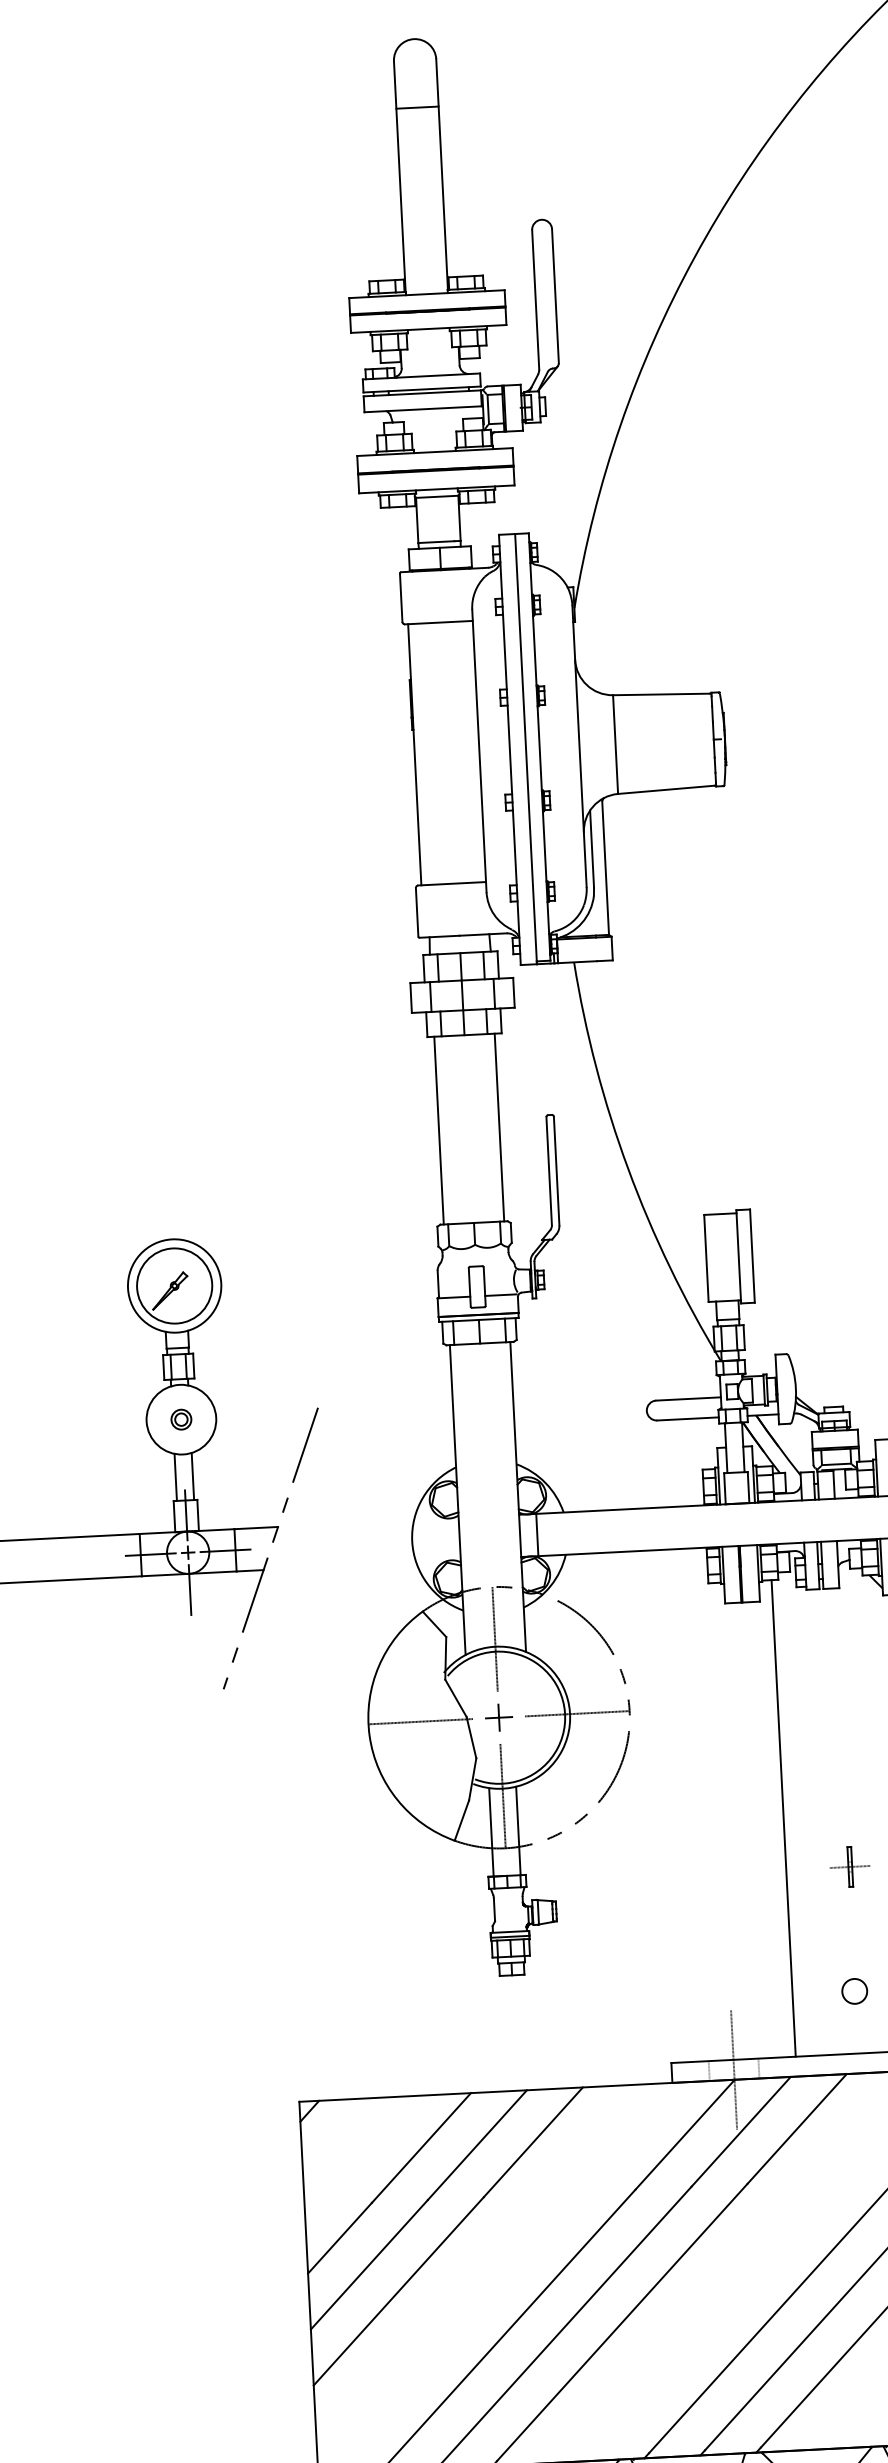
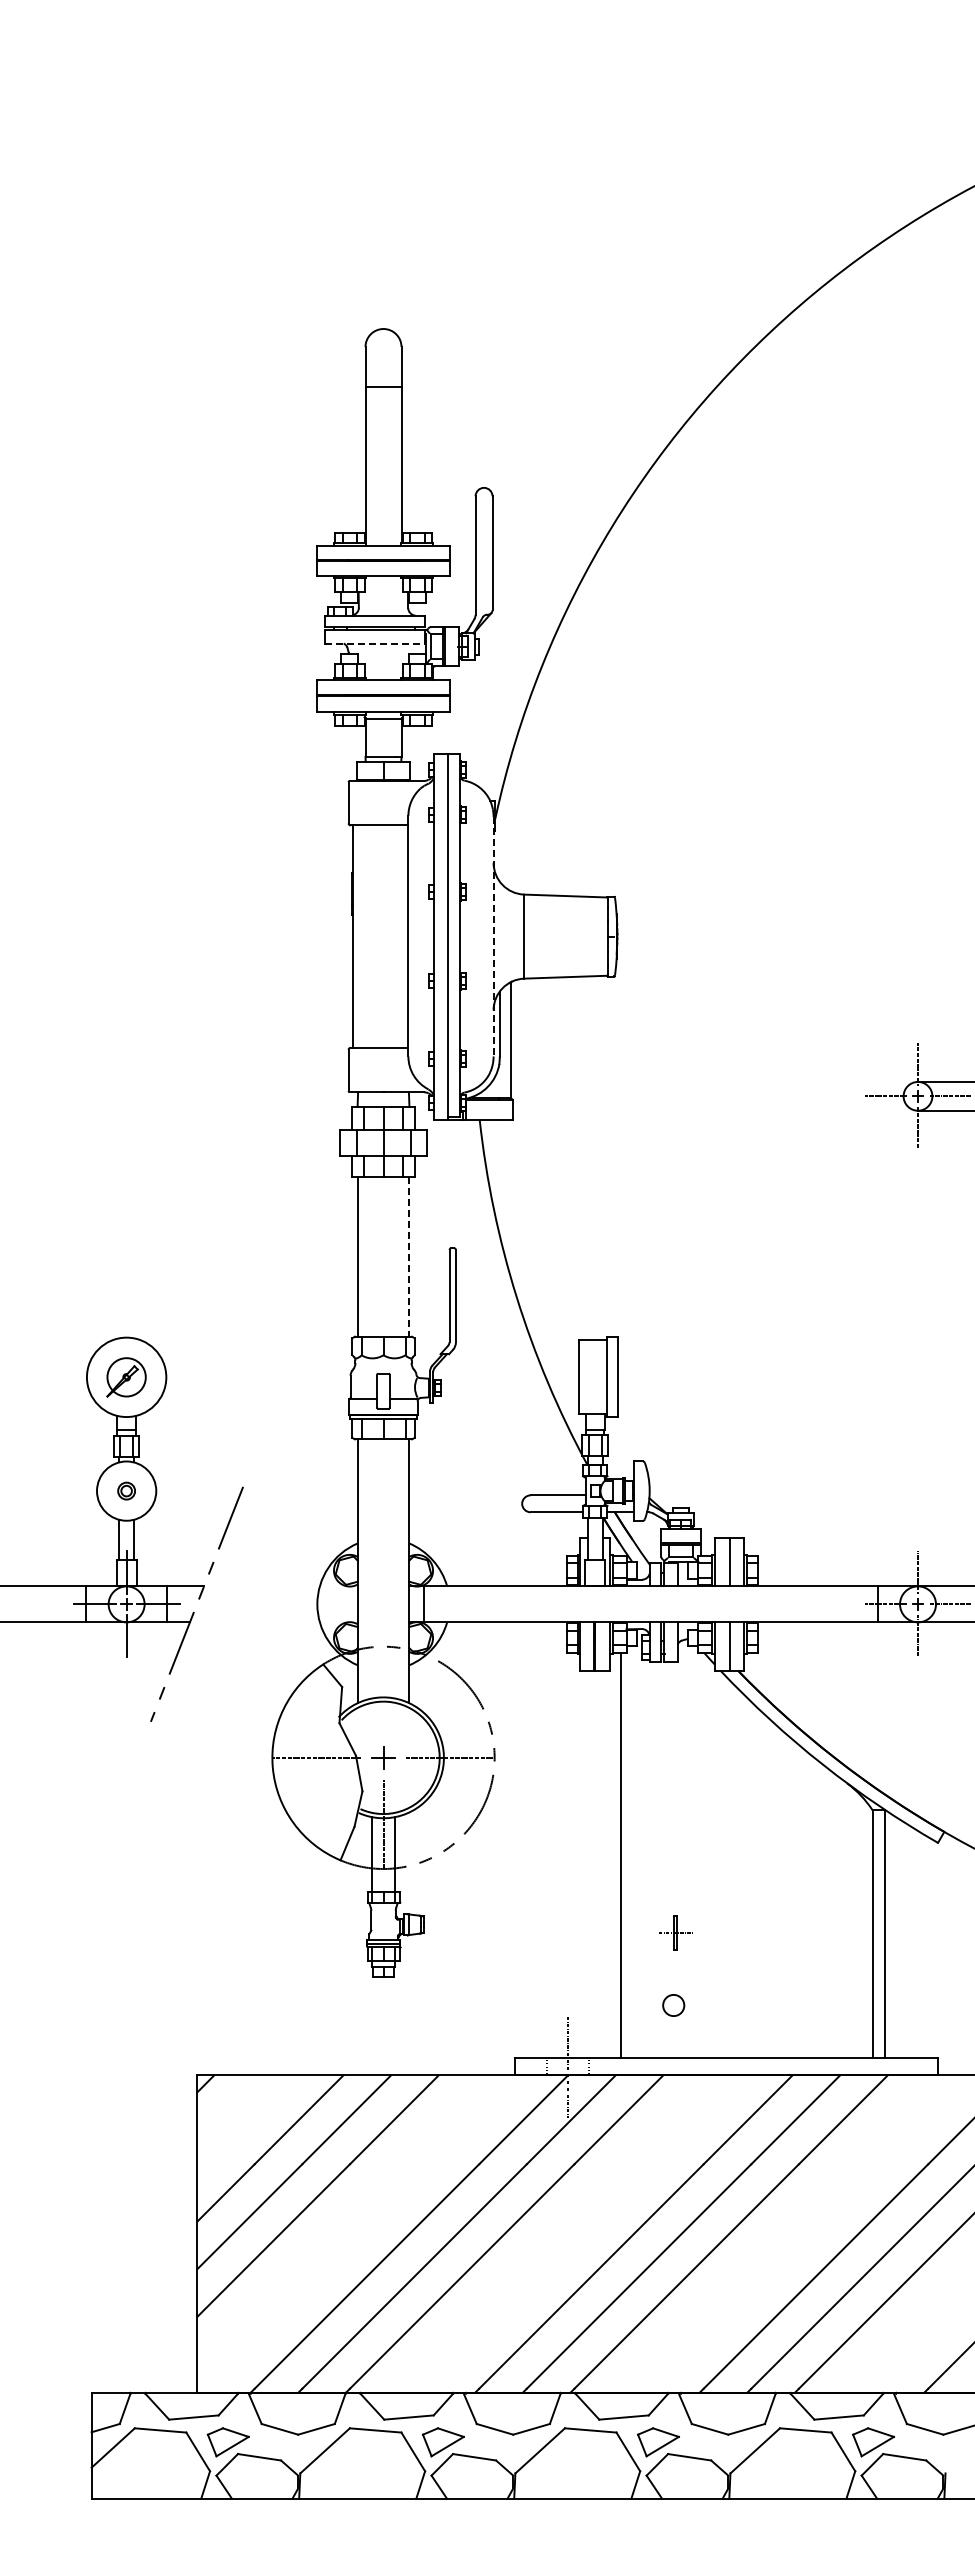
line: (423, 409) -> (375, 643), solid -> dashed
line: (579, 746) -> (493, 936), solid -> dashed
line: (499, 1127) -> (409, 1256), solid -> dashed
circle: (174, 1286) -> (126, 1377), size x0.6
line: (495, 1638) -> (383, 1690), removed
part: (850, 1866) -> (675, 1932), moved

